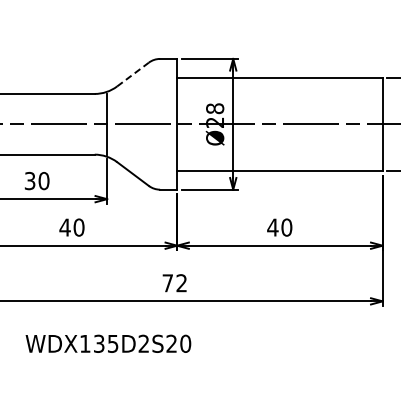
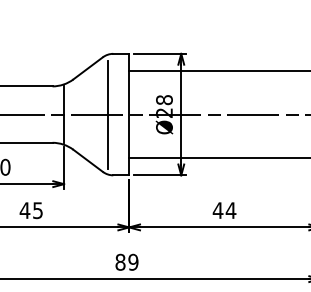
line: (133, 74) -> (88, 68), dashed -> solid
line: (153, 124) -> (107, 114), added
text: (78, 227) -> (37, 210), 40 -> 45
text: (286, 227) -> (230, 210), 40 -> 44
text: (174, 283) -> (126, 262), 72 -> 89

